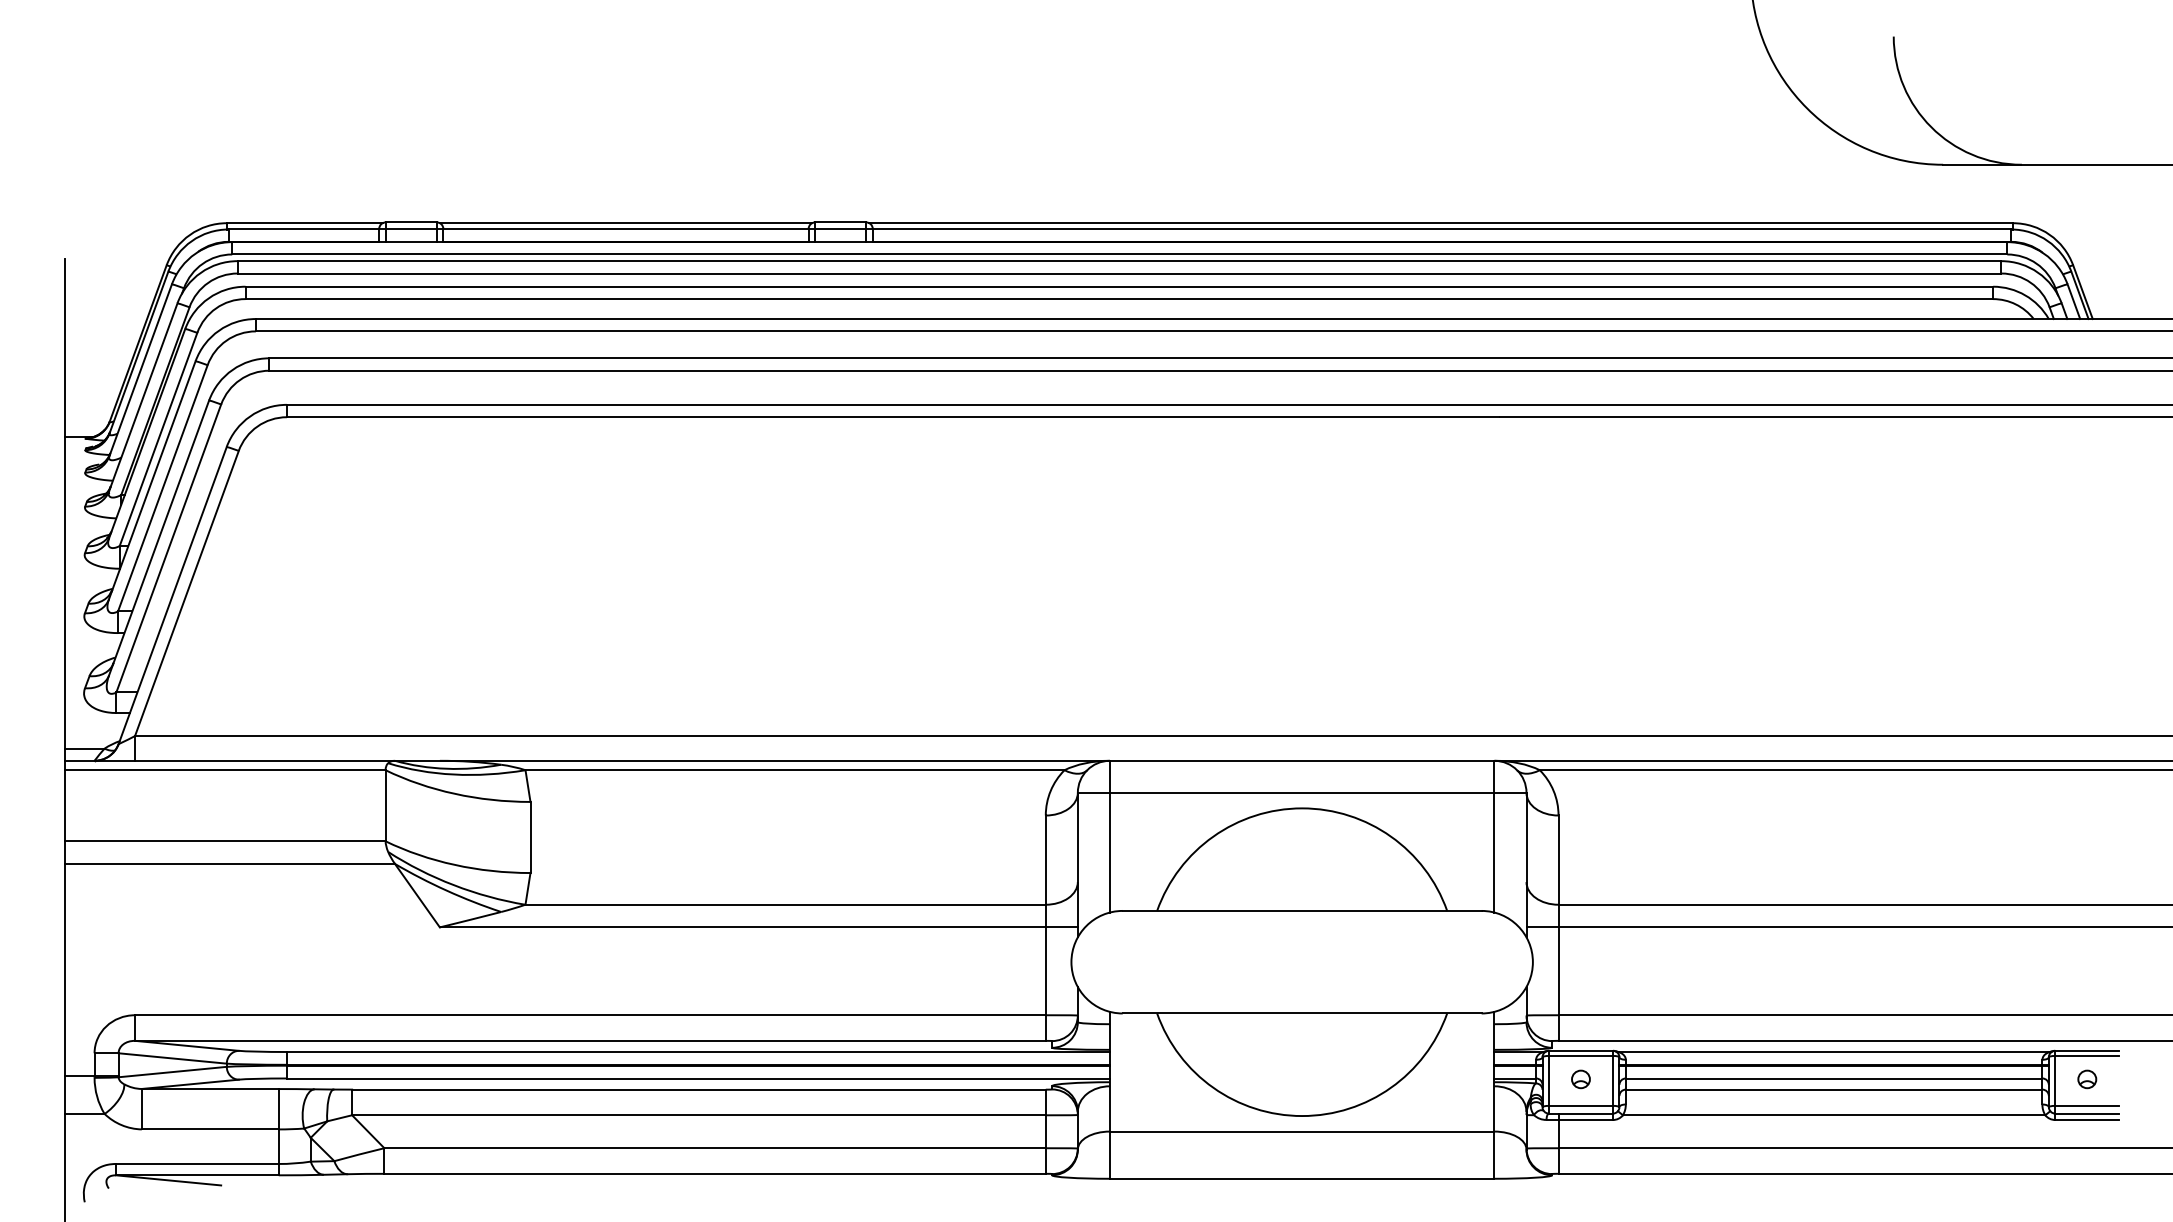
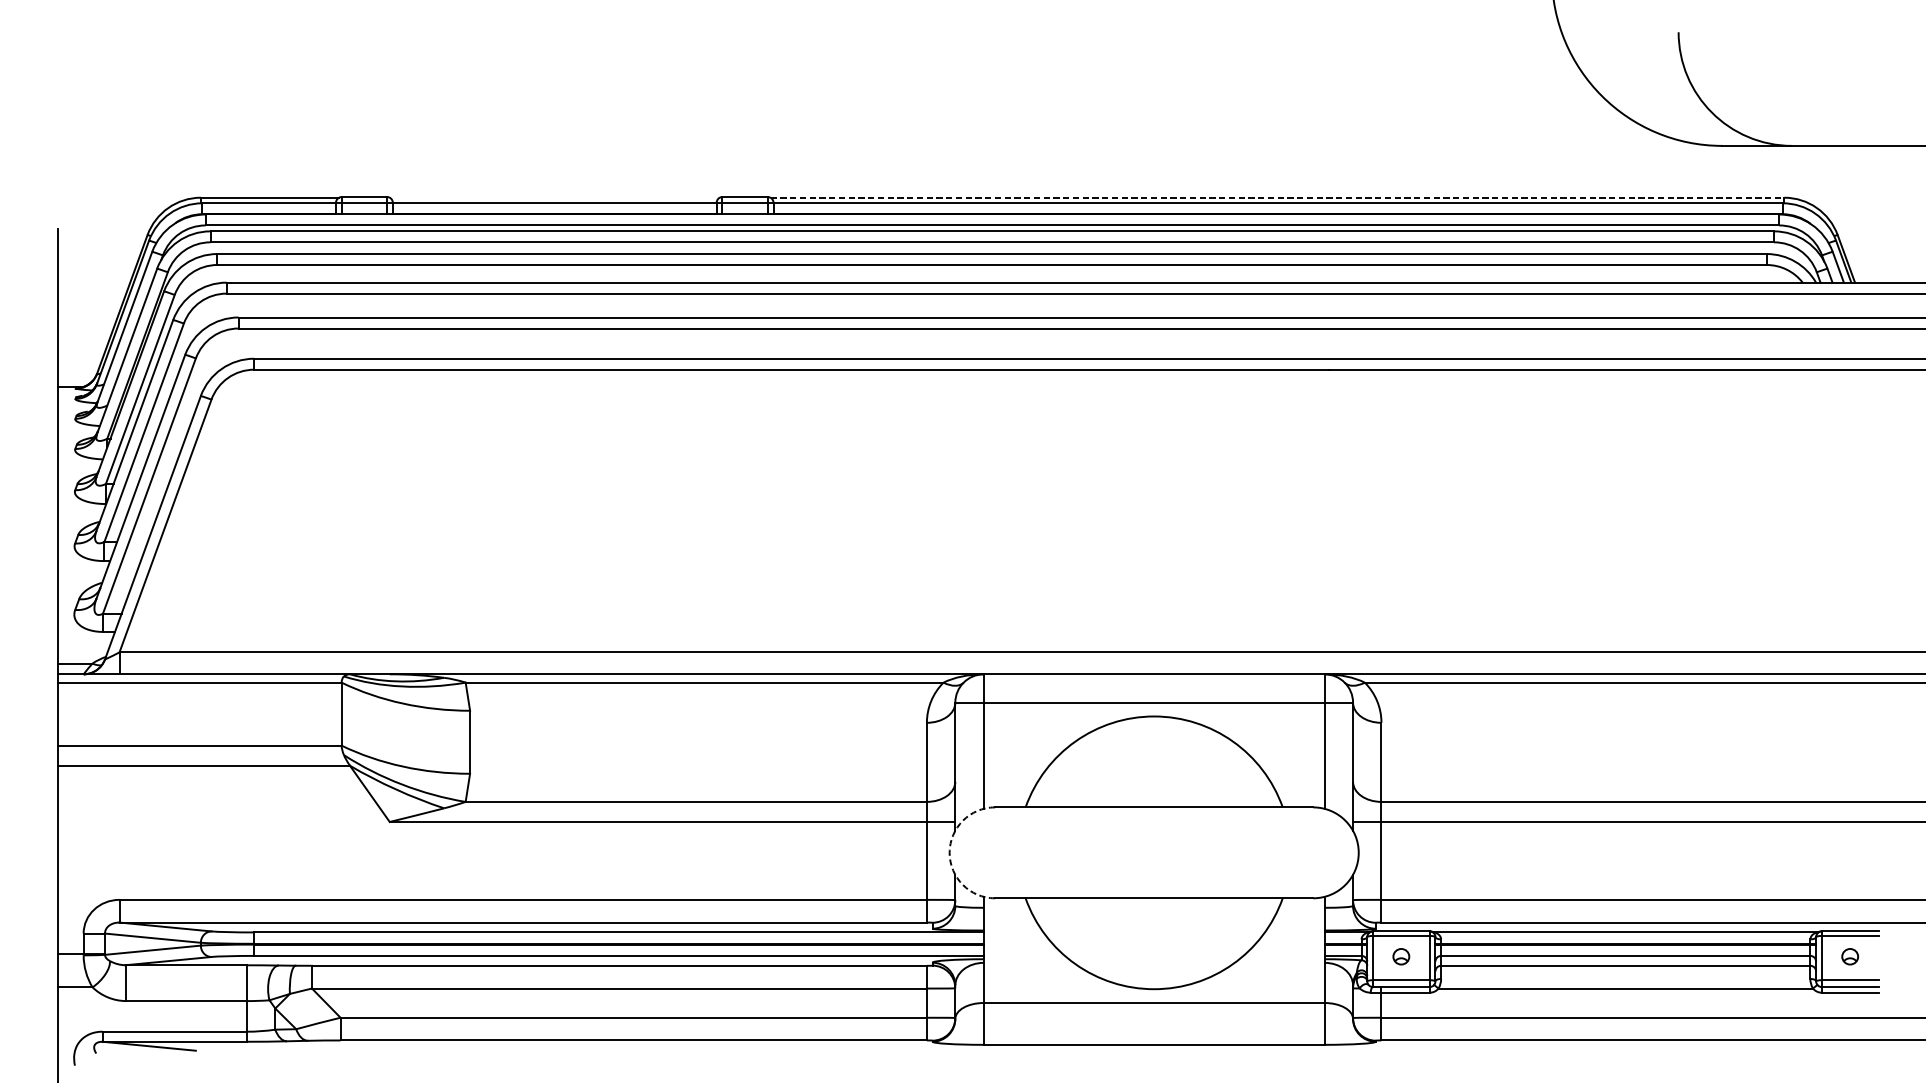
line: (625, 223) -> (554, 197), removed
line: (1441, 223) -> (1277, 197), solid -> dashed
arc: (1071, 962) -> (949, 853), solid -> dashed

